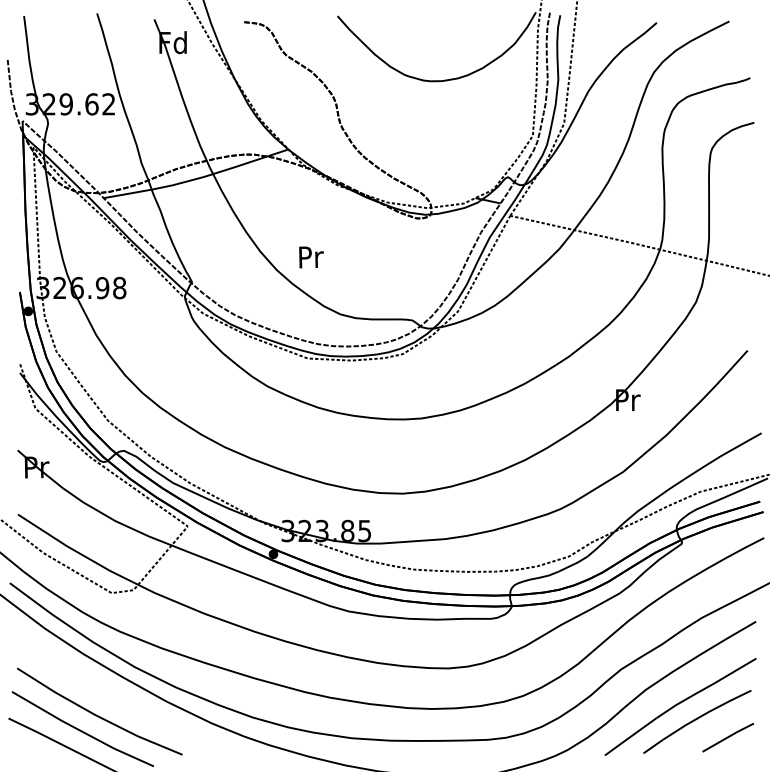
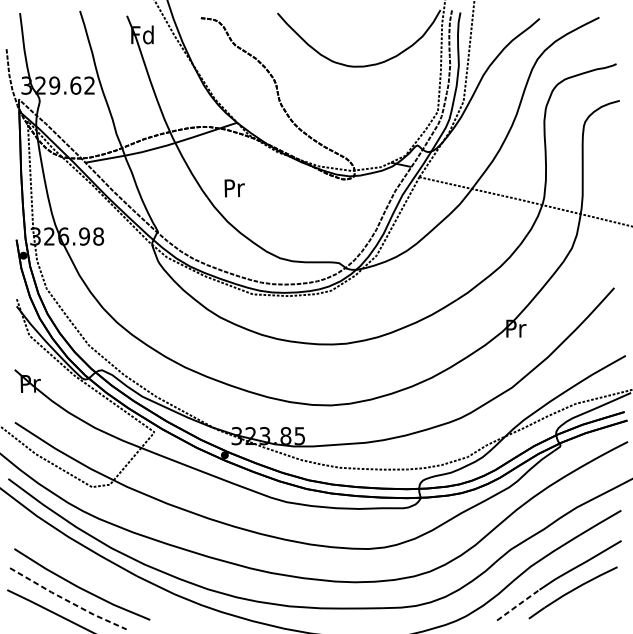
text: (311, 257) -> (234, 188), moved
line: (81, 731) -> (67, 600), solid -> dashed
line: (630, 736) -> (518, 604), solid -> dashed
line: (727, 737) -> (597, 605), removed

